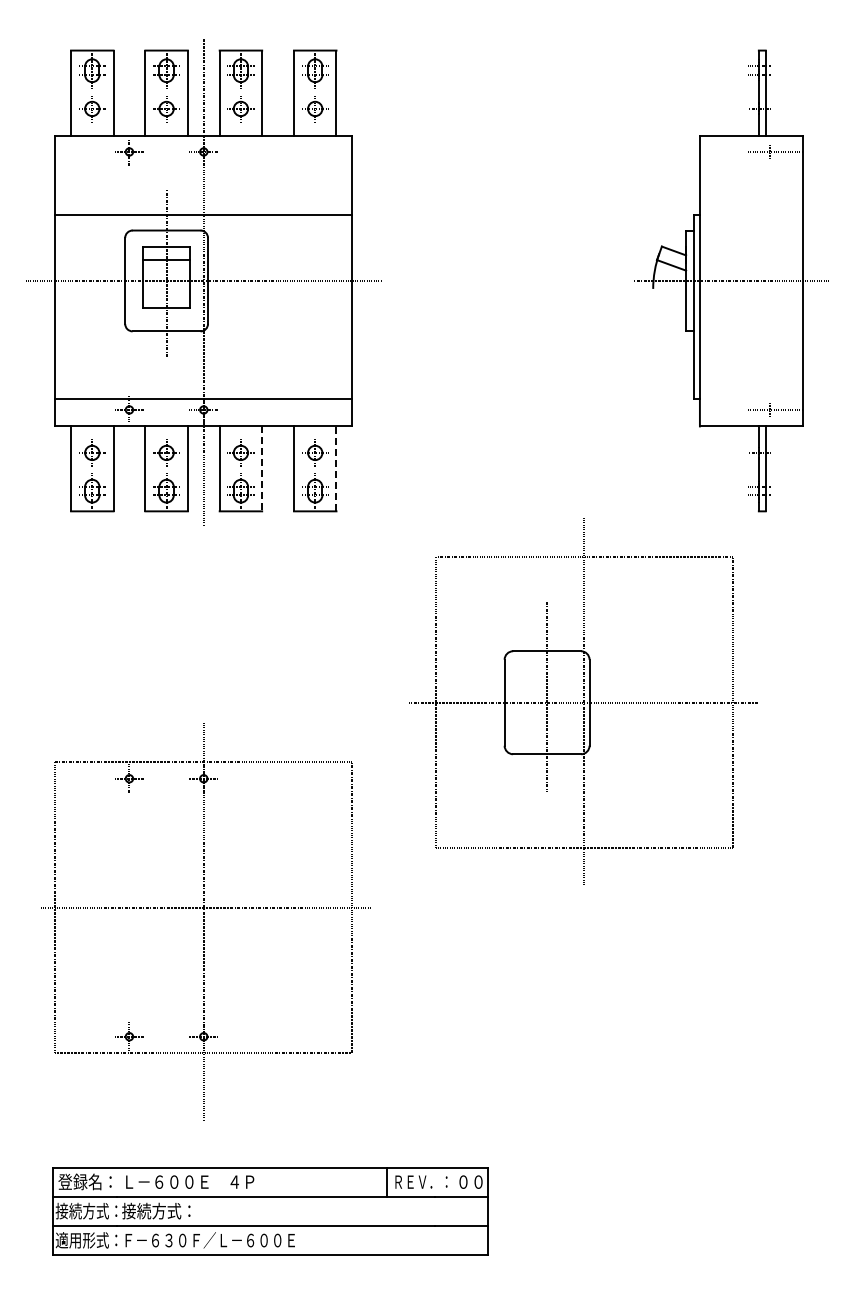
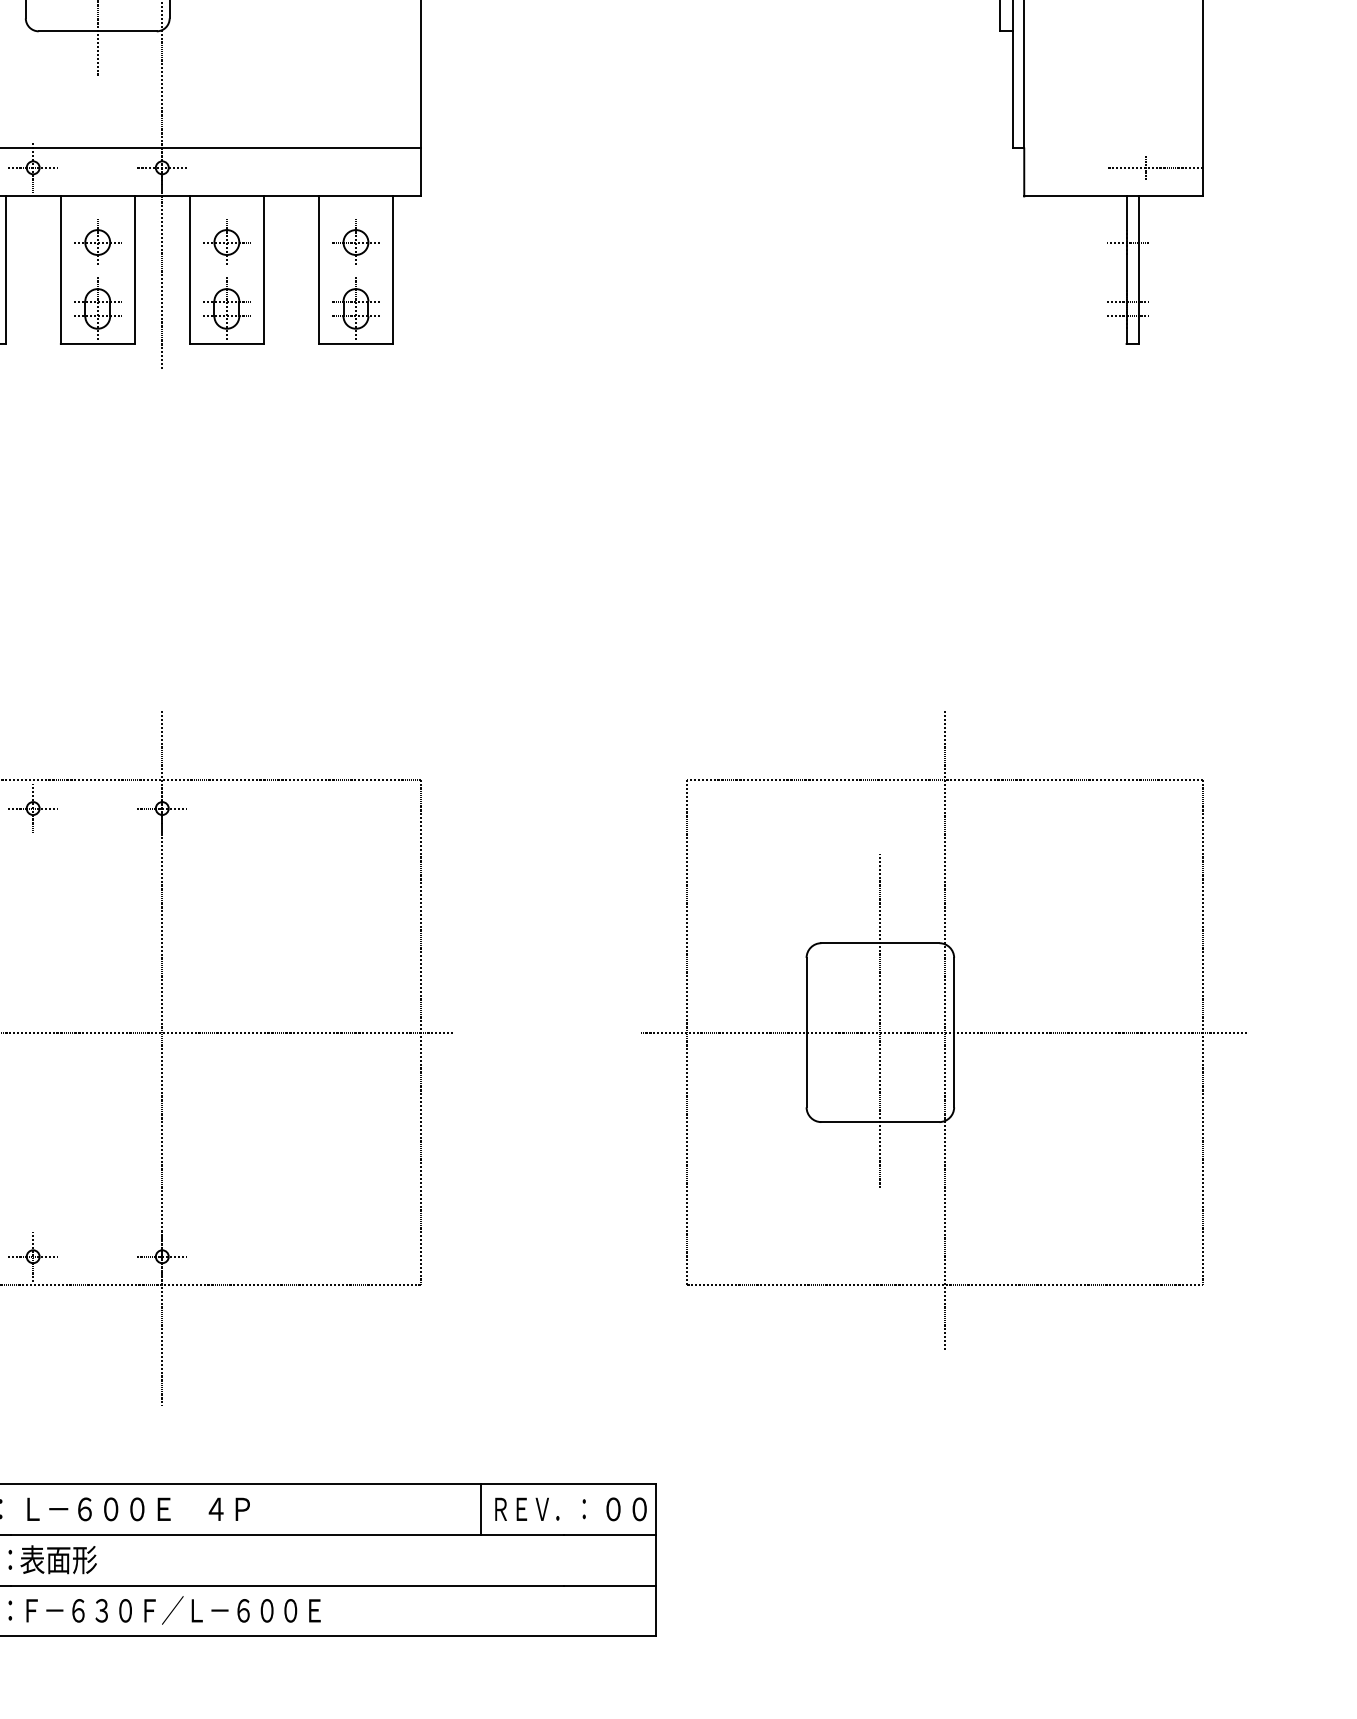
line: (336, 468) -> (392, 269), dashed -> solid
line: (262, 469) -> (264, 271), dashed -> solid
part: (583, 701) -> (943, 1030), moved
text: (156, 1210) -> (80, 1558), 接続方式： -> 表面形

